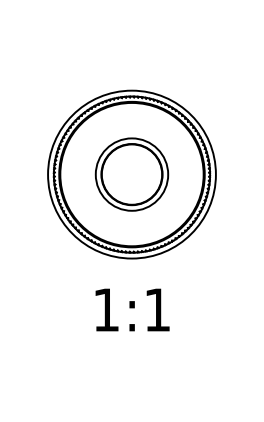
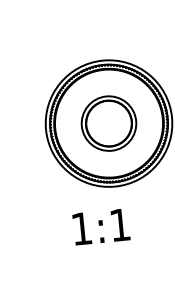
text: (132, 309) -> (101, 226), moved

